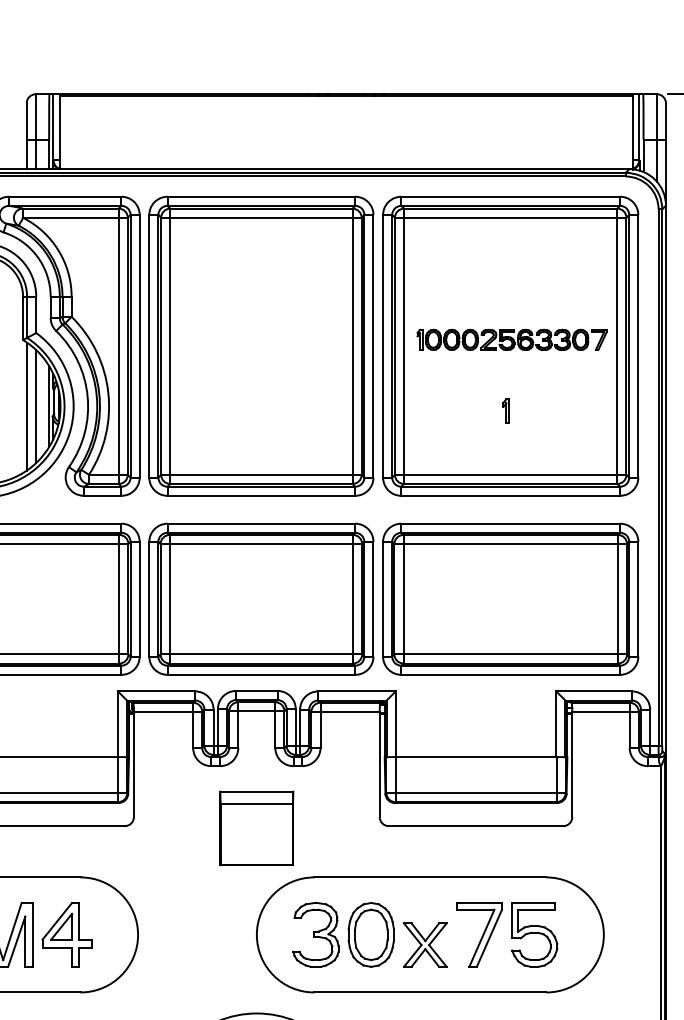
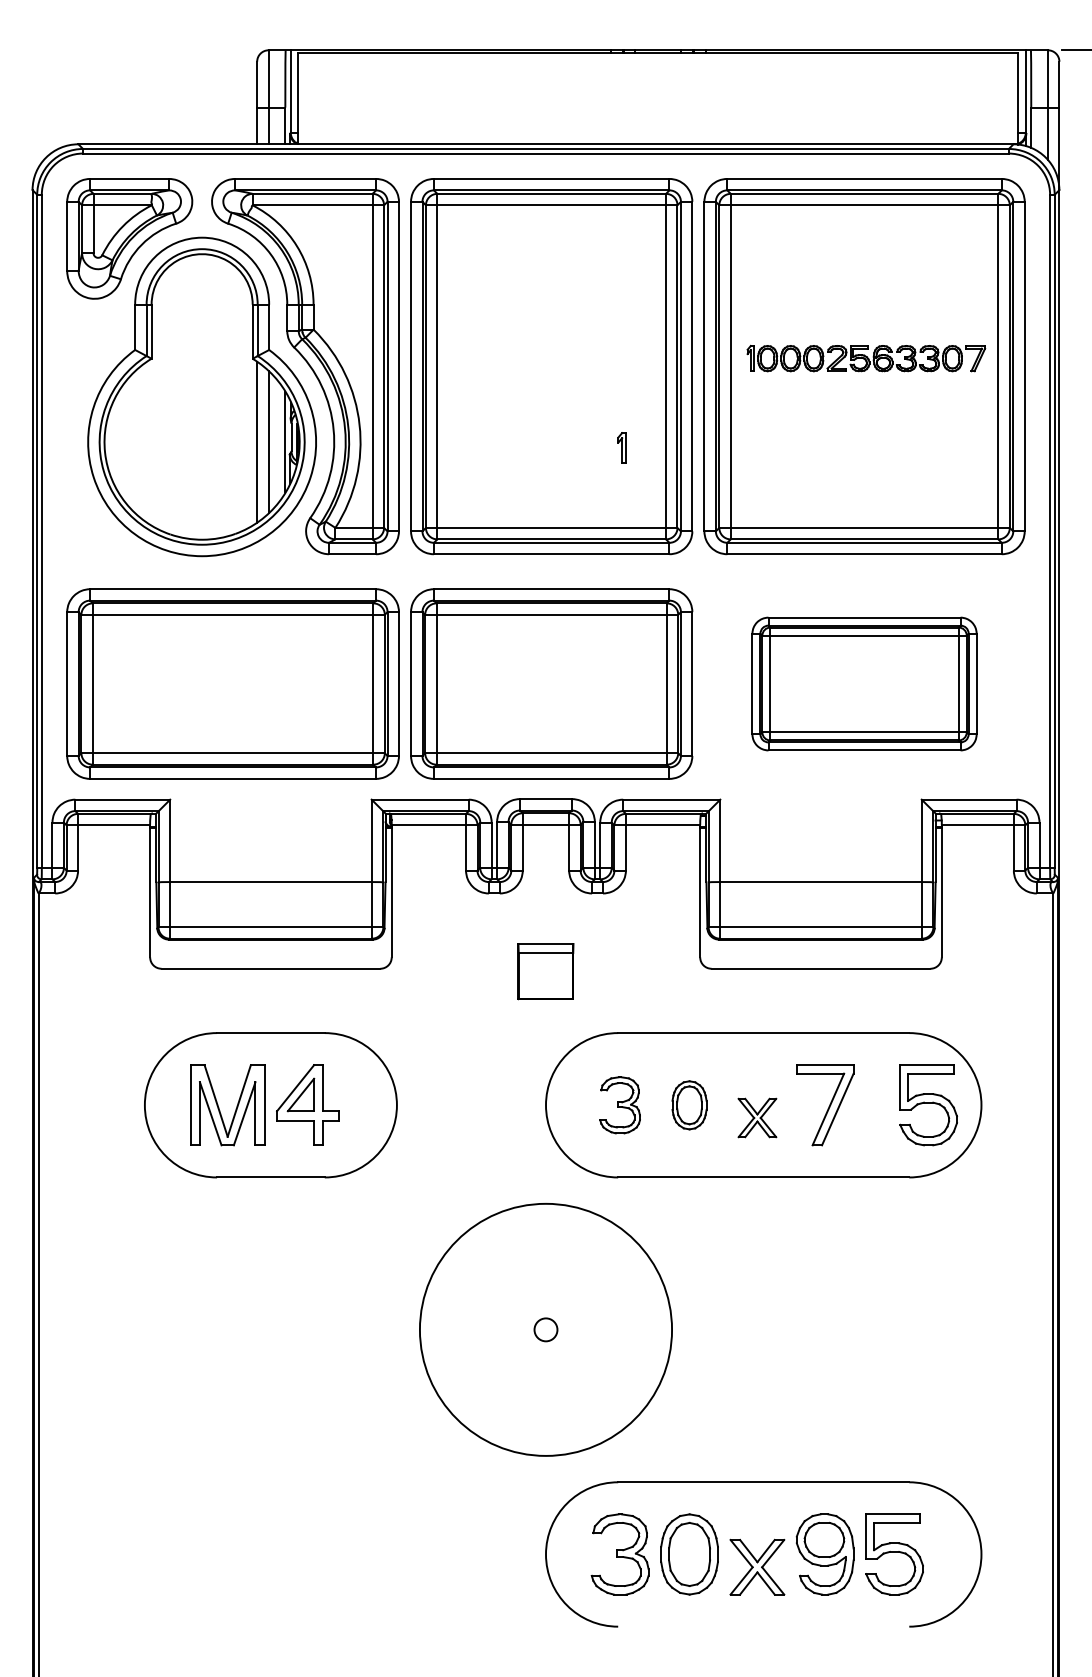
part: (505, 410) -> (621, 447), moved
part: (510, 598) -> (864, 683), size x0.7
part: (256, 828) -> (545, 971), size x0.6
part: (315, 935) -> (619, 1105), size x0.7
part: (371, 935) -> (689, 1105), size x0.6
part: (534, 935) -> (928, 1105), moved
part: (425, 944) -> (757, 1117), size x0.7

